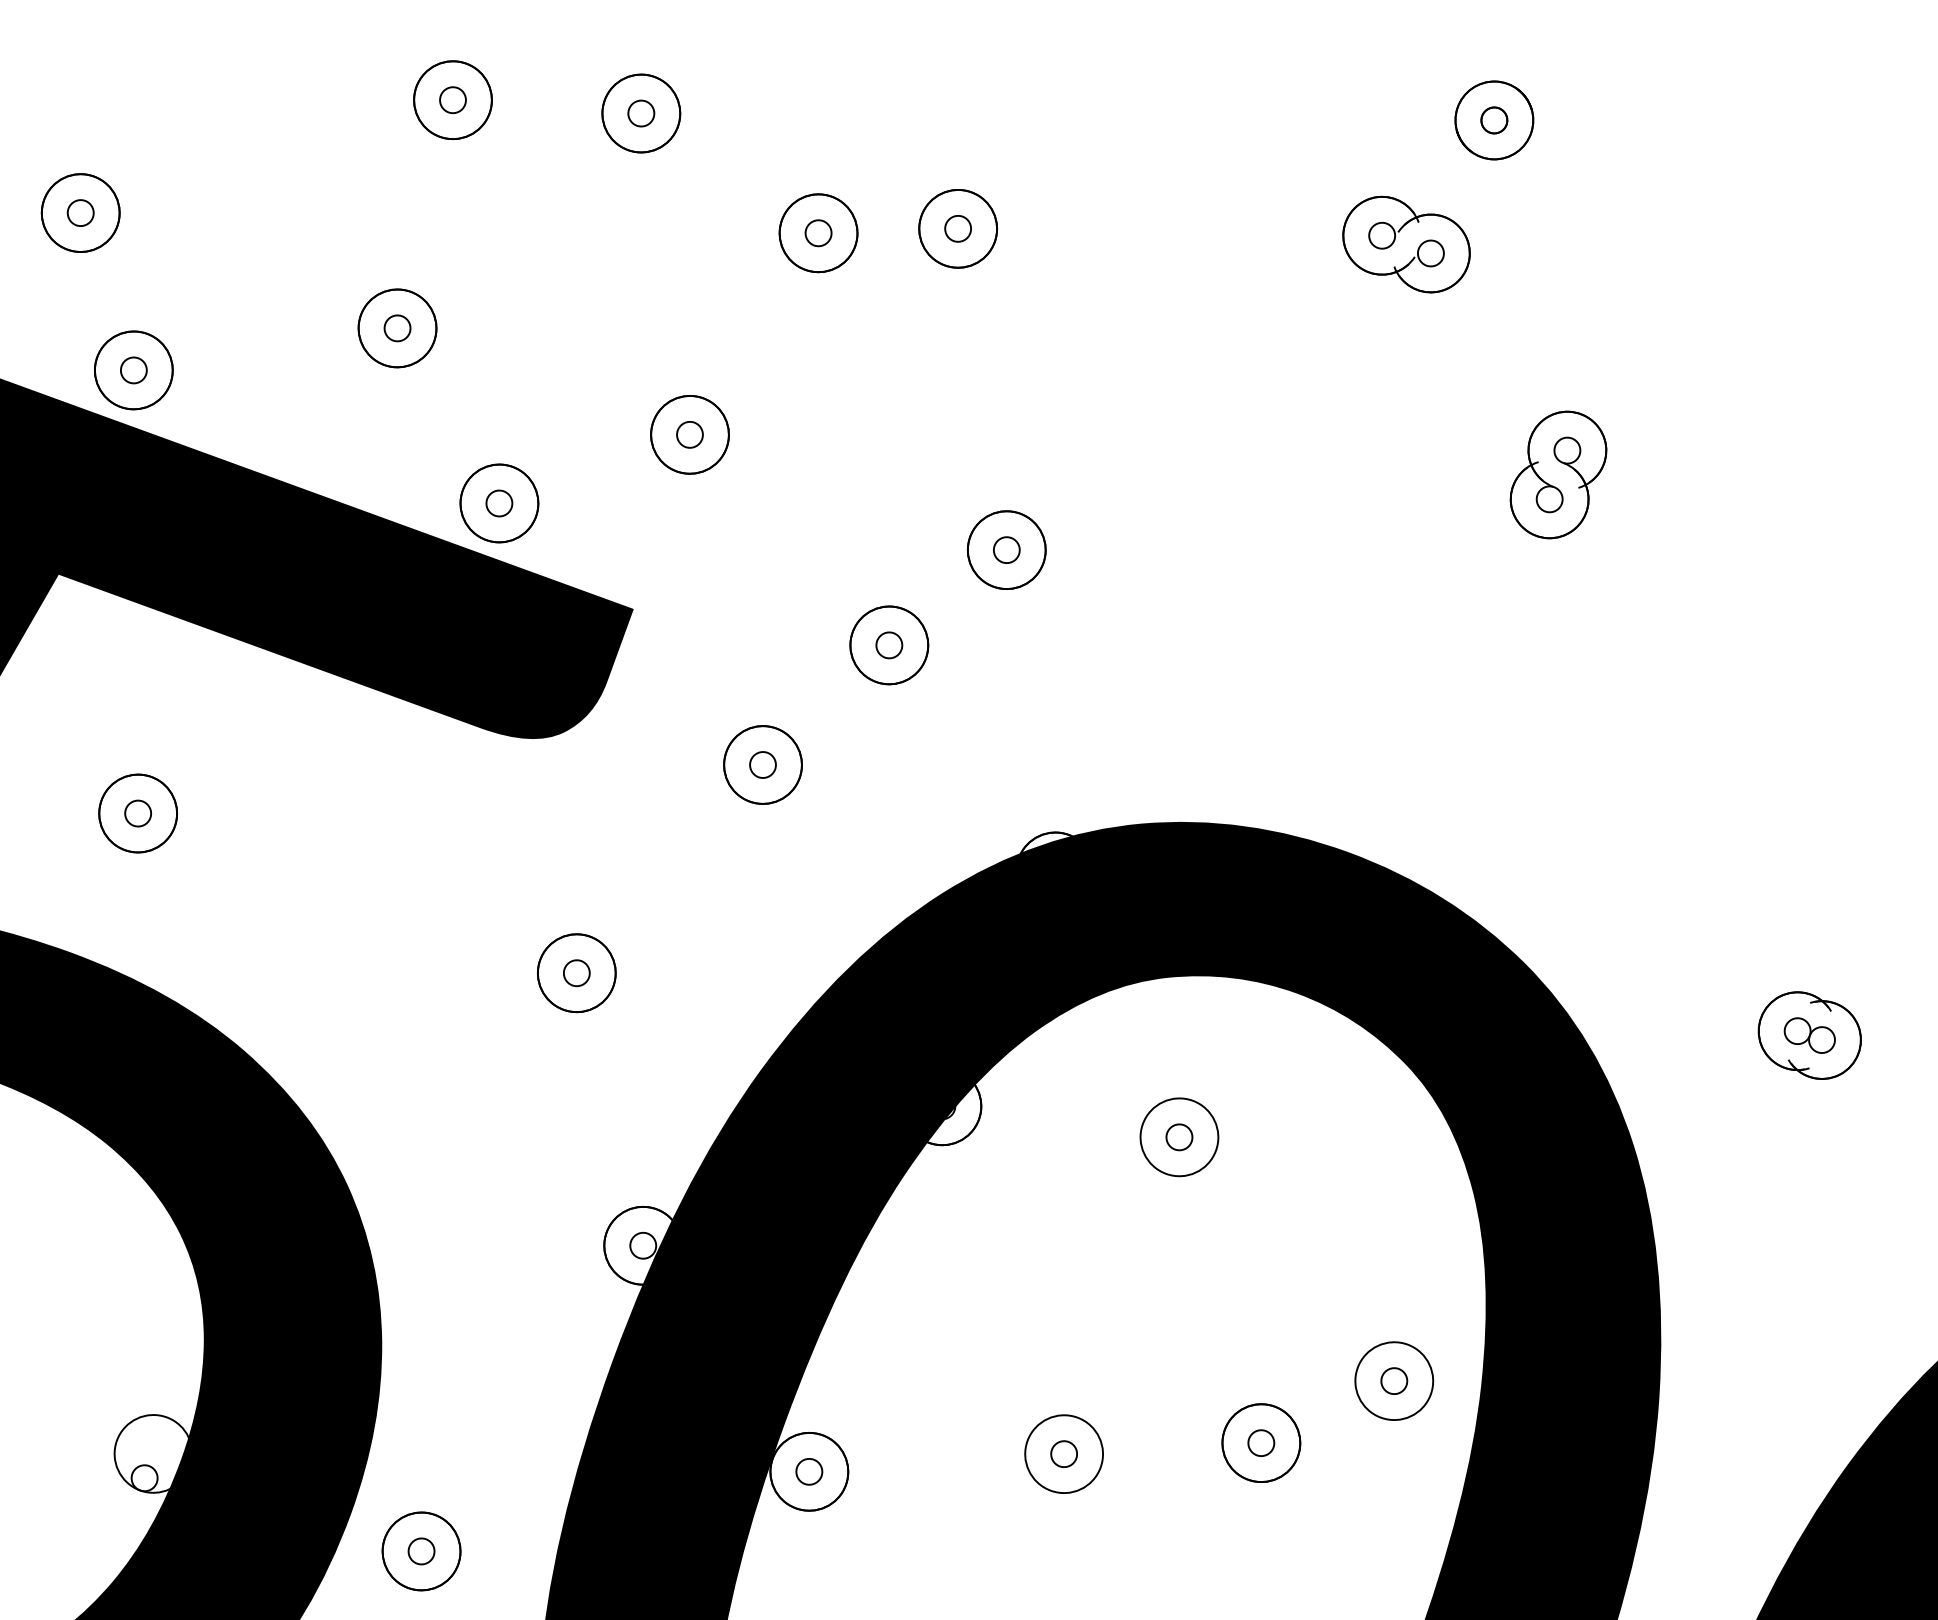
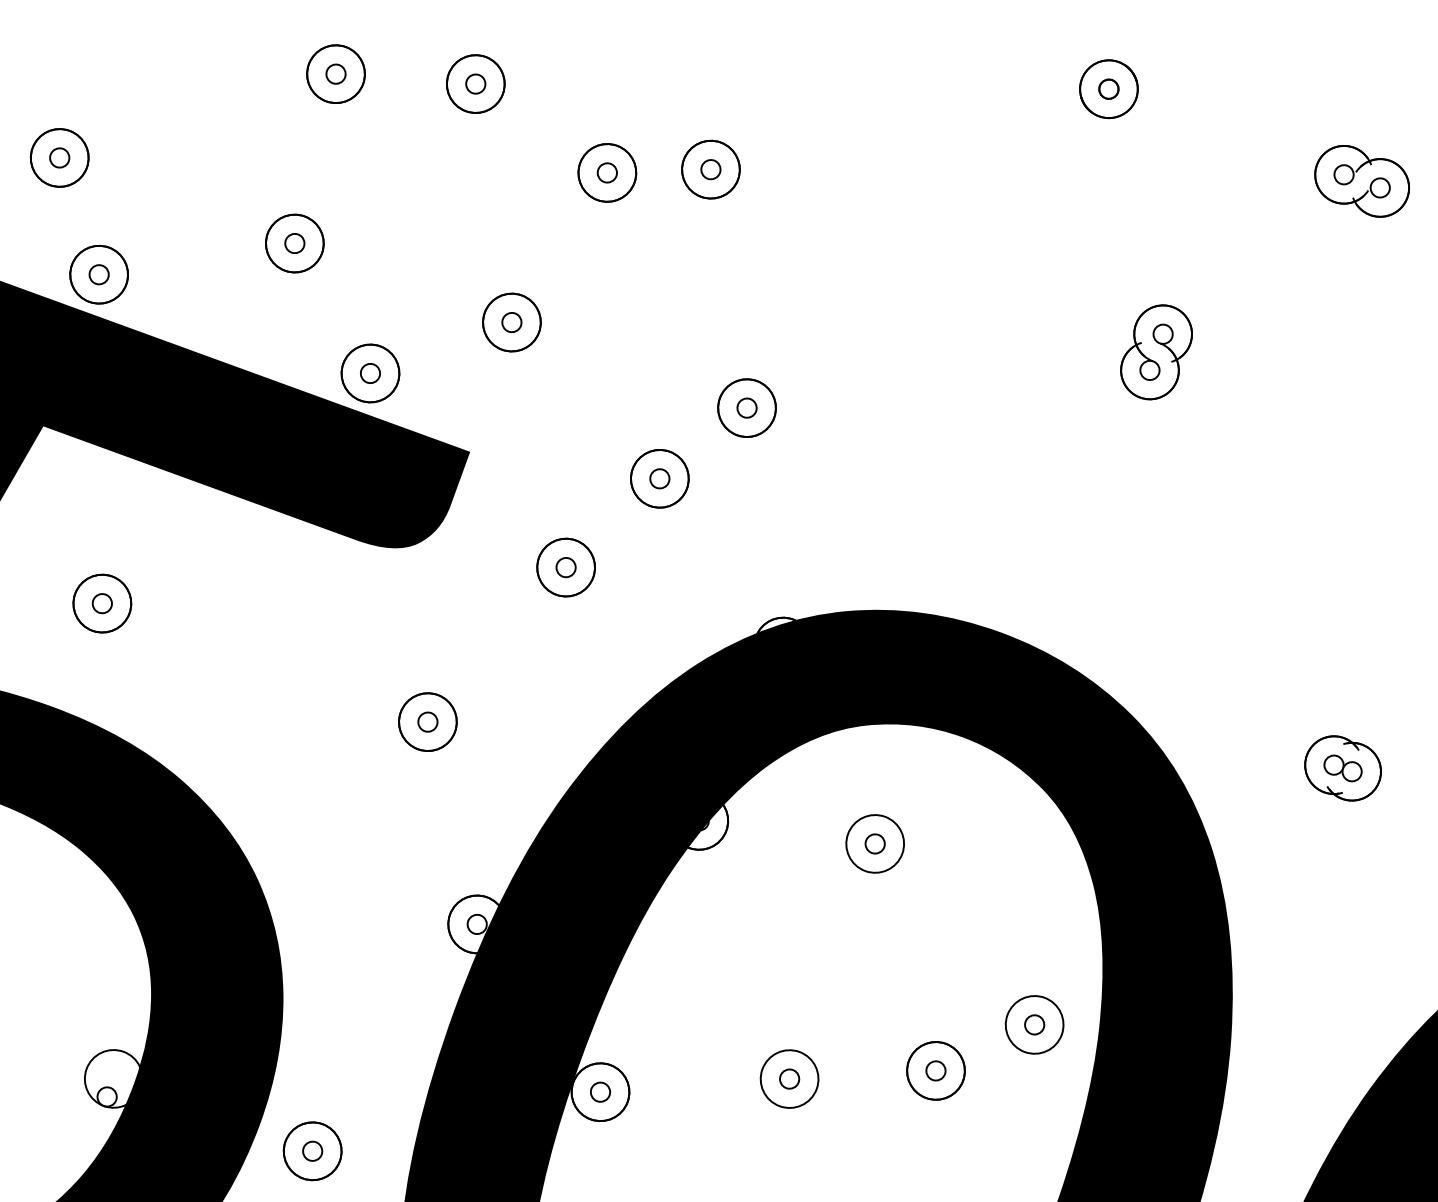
part: (1406, 244) -> (1362, 181), moved

